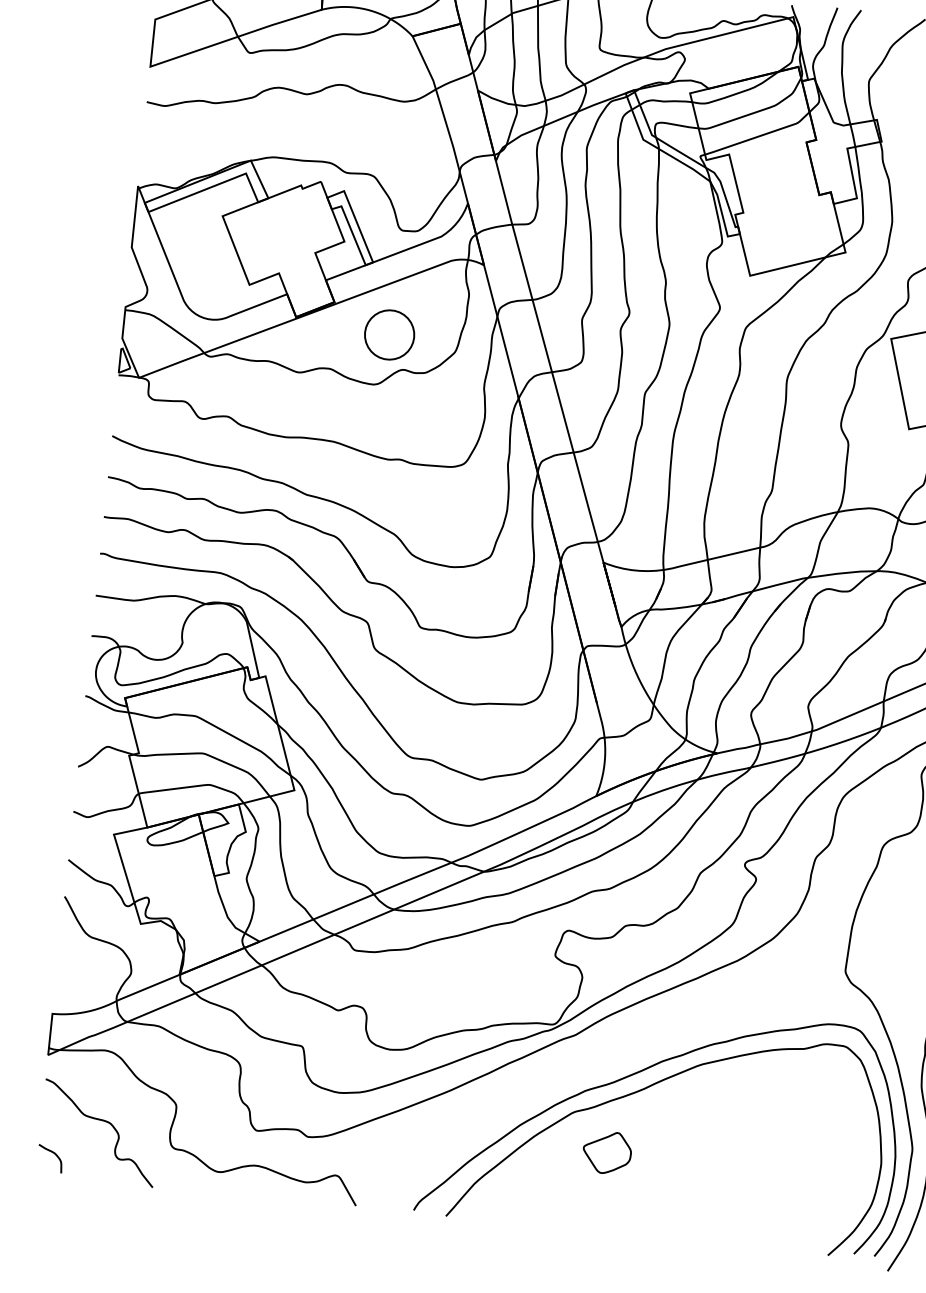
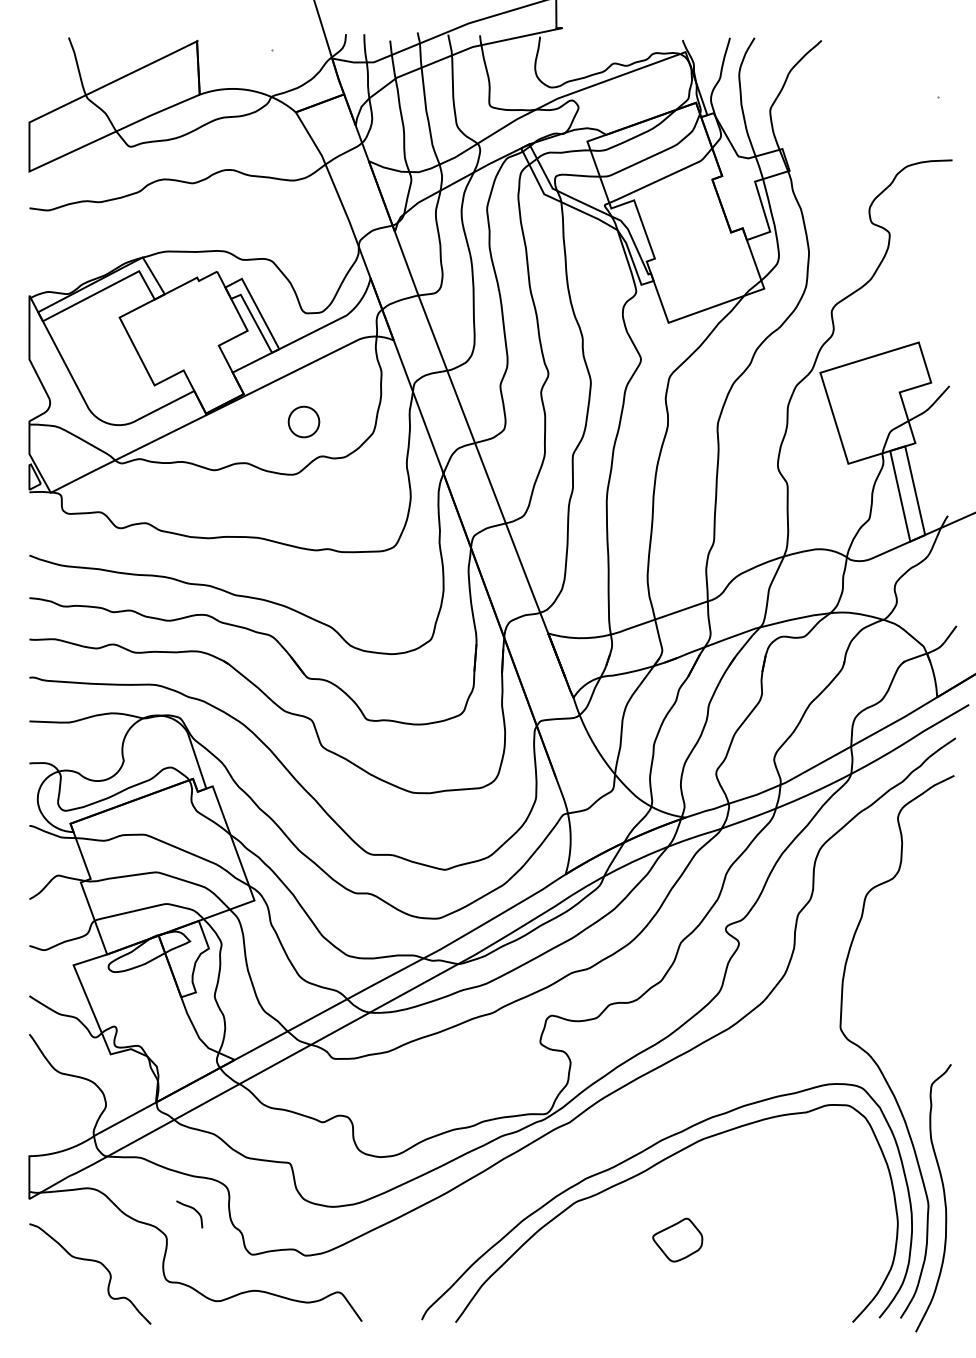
part: (389, 334) -> (303, 421), size x0.6
part: (607, 1152) -> (677, 1239), moved
curve: (51, 1153) -> (190, 1208), moved

